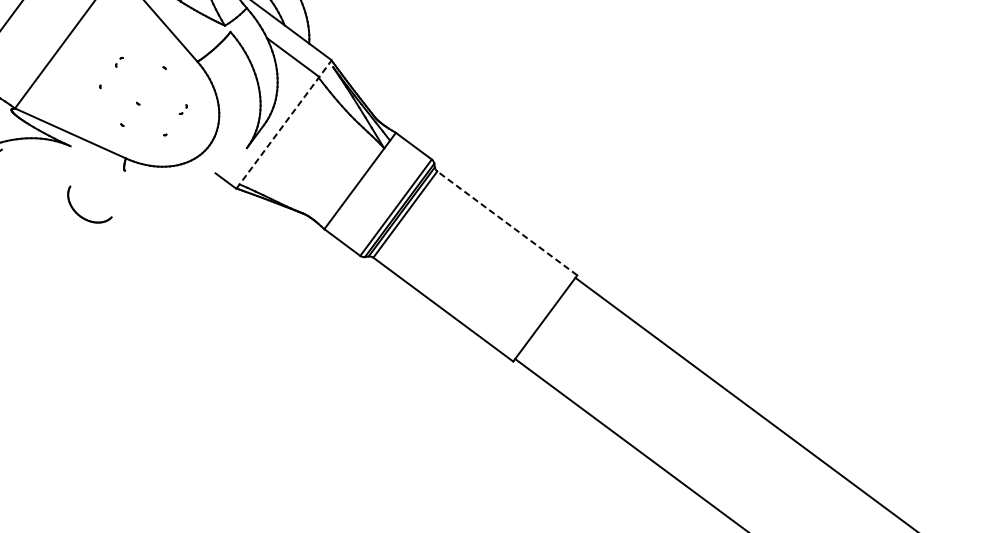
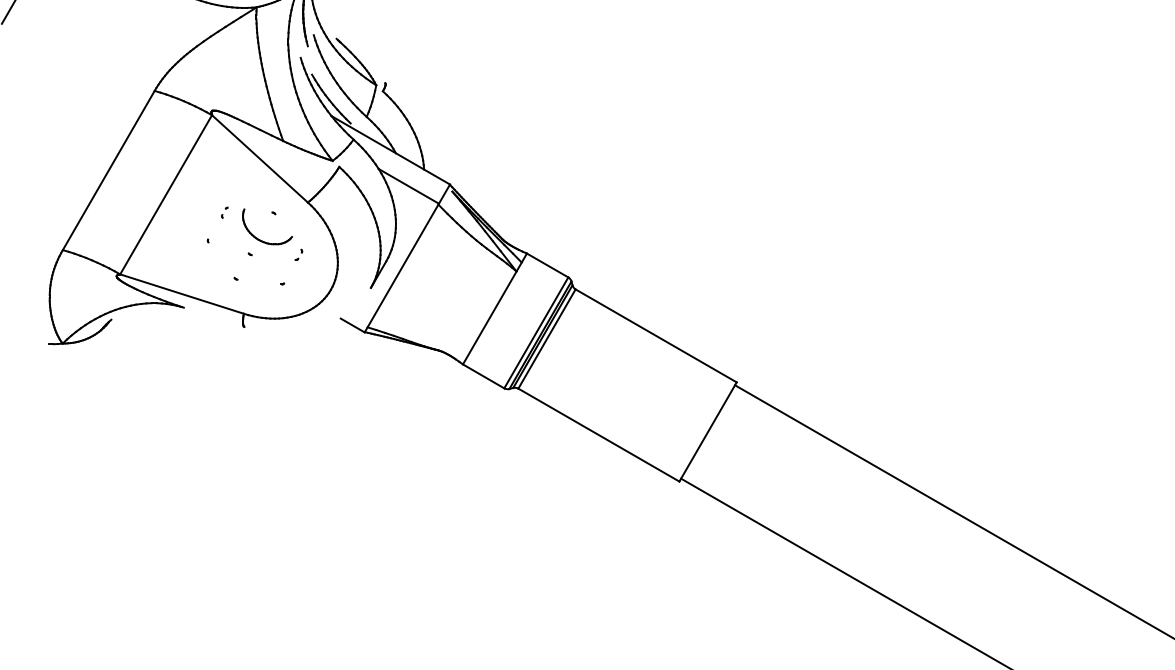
line: (284, 124) -> (407, 258), dashed -> solid
part: (82, 216) -> (260, 239), moved
line: (507, 223) -> (656, 335), dashed -> solid

